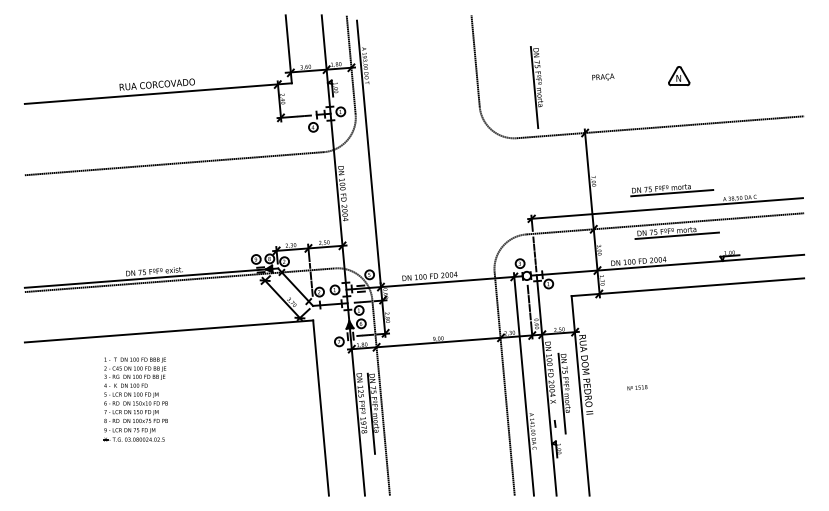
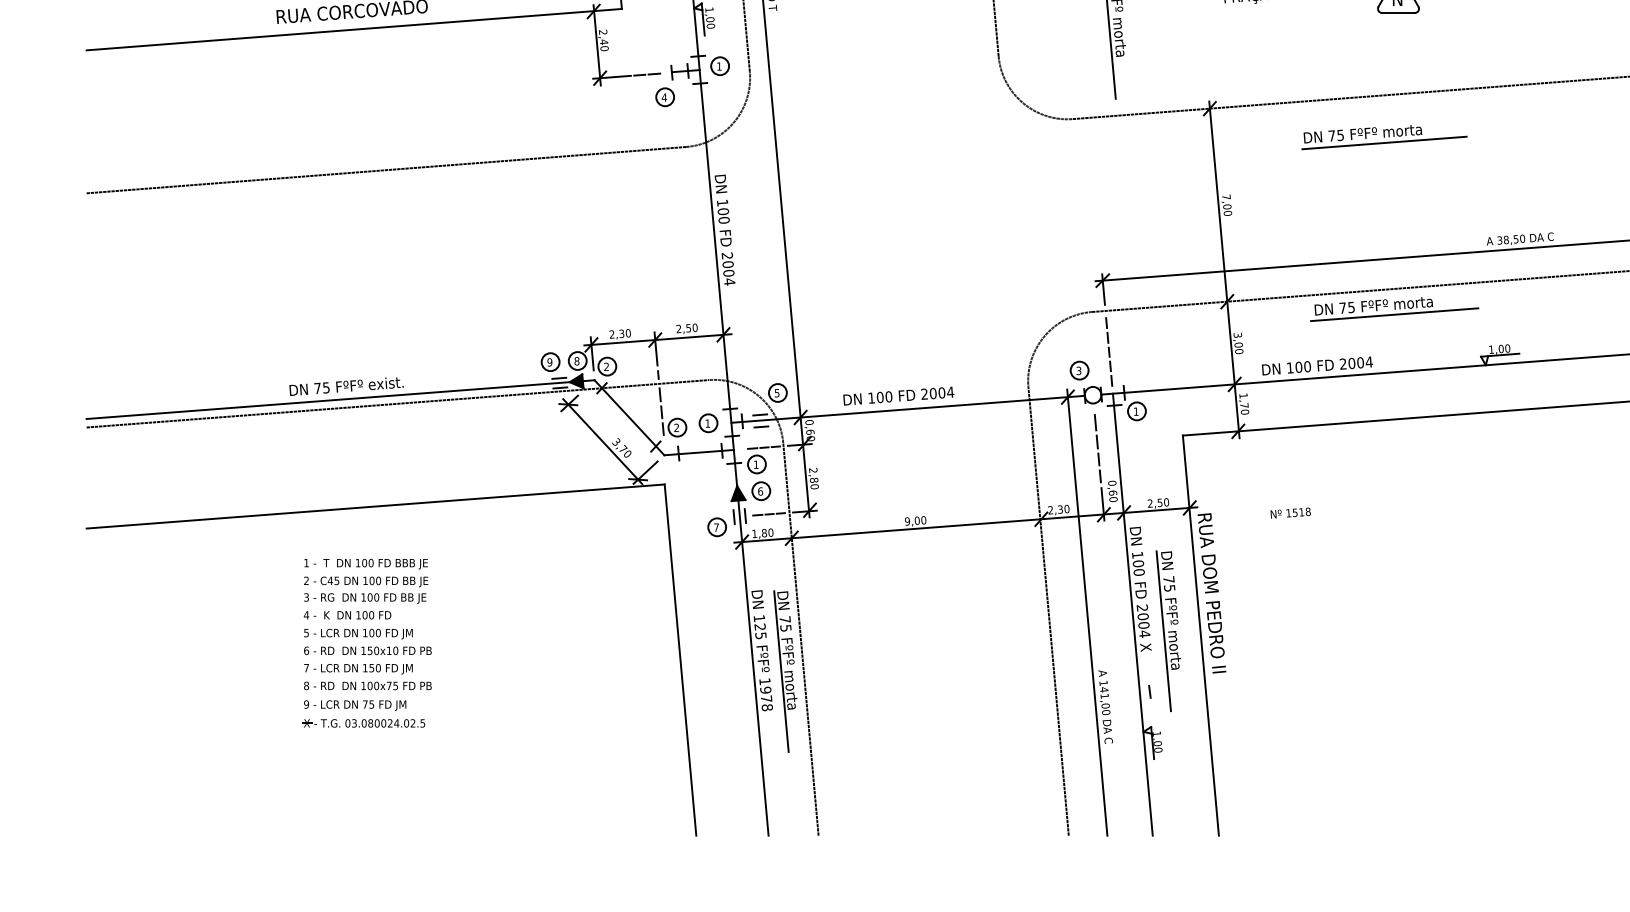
part: (672, 190) -> (1385, 137), moved
text: (637, 387) -> (1290, 512), moved
part: (135, 399) -> (366, 642), moved

